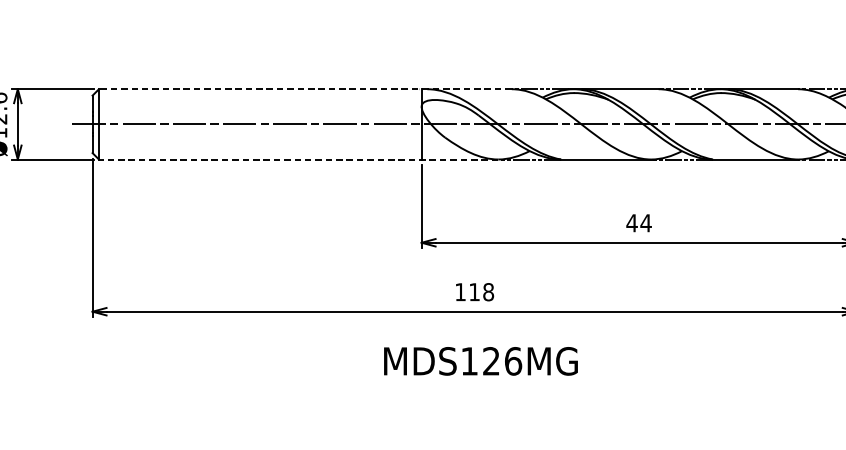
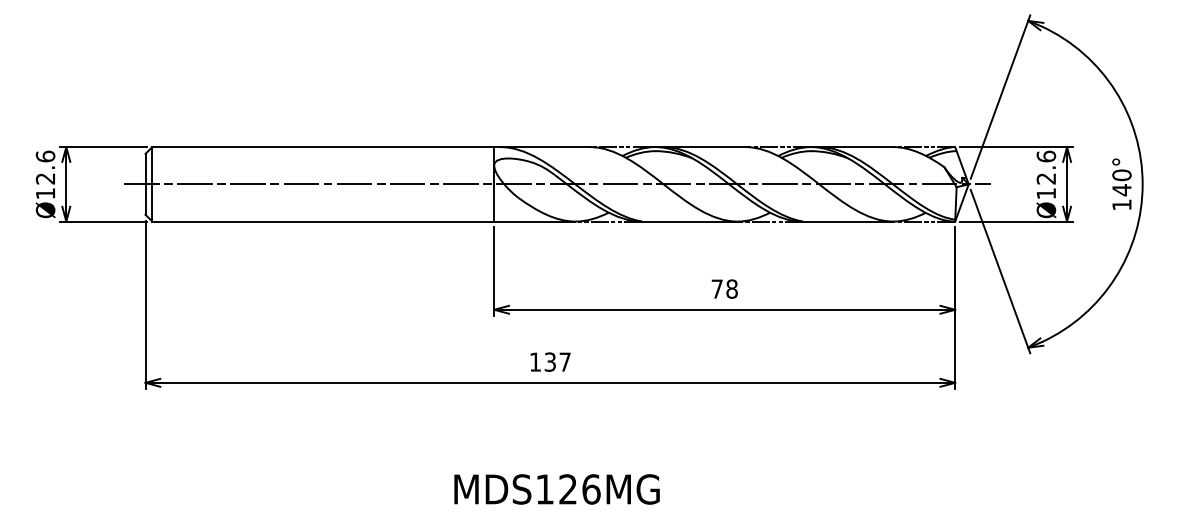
line: (305, 89) -> (371, 147), dashed -> solid
line: (298, 159) -> (363, 221), dashed -> solid
text: (638, 222) -> (724, 288), 44 -> 78
text: (481, 291) -> (557, 361), 118 -> 137
text: (480, 361) -> (556, 489), moved

